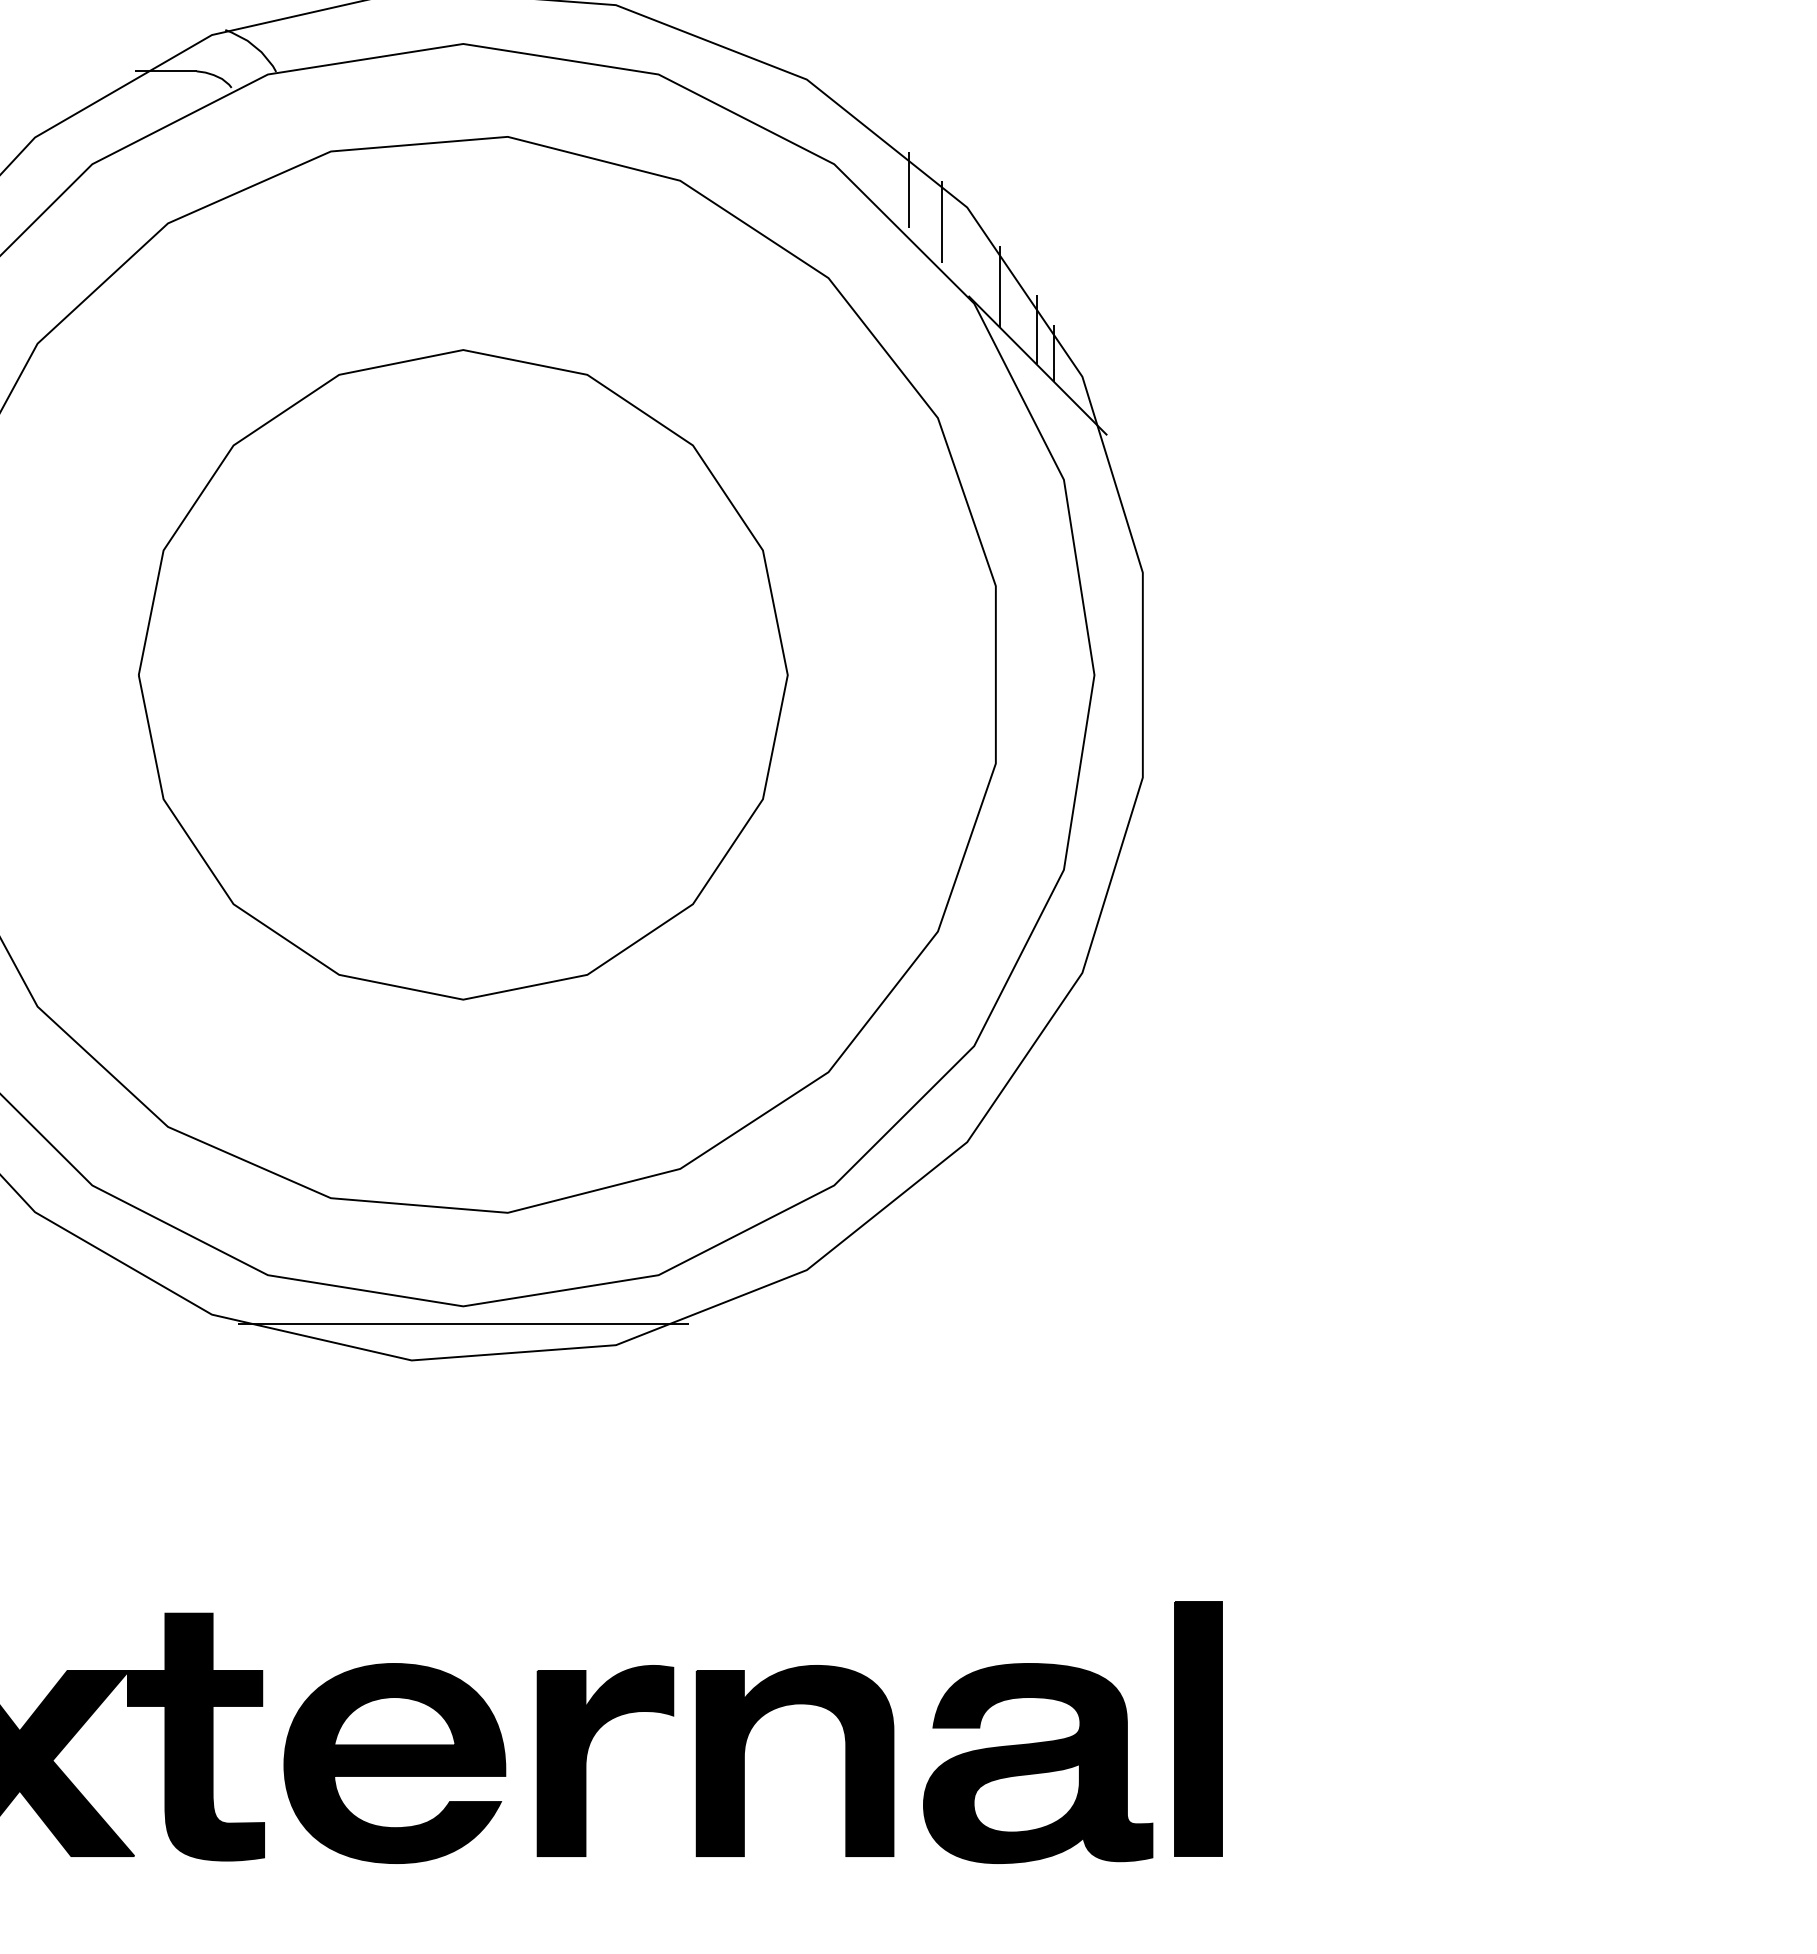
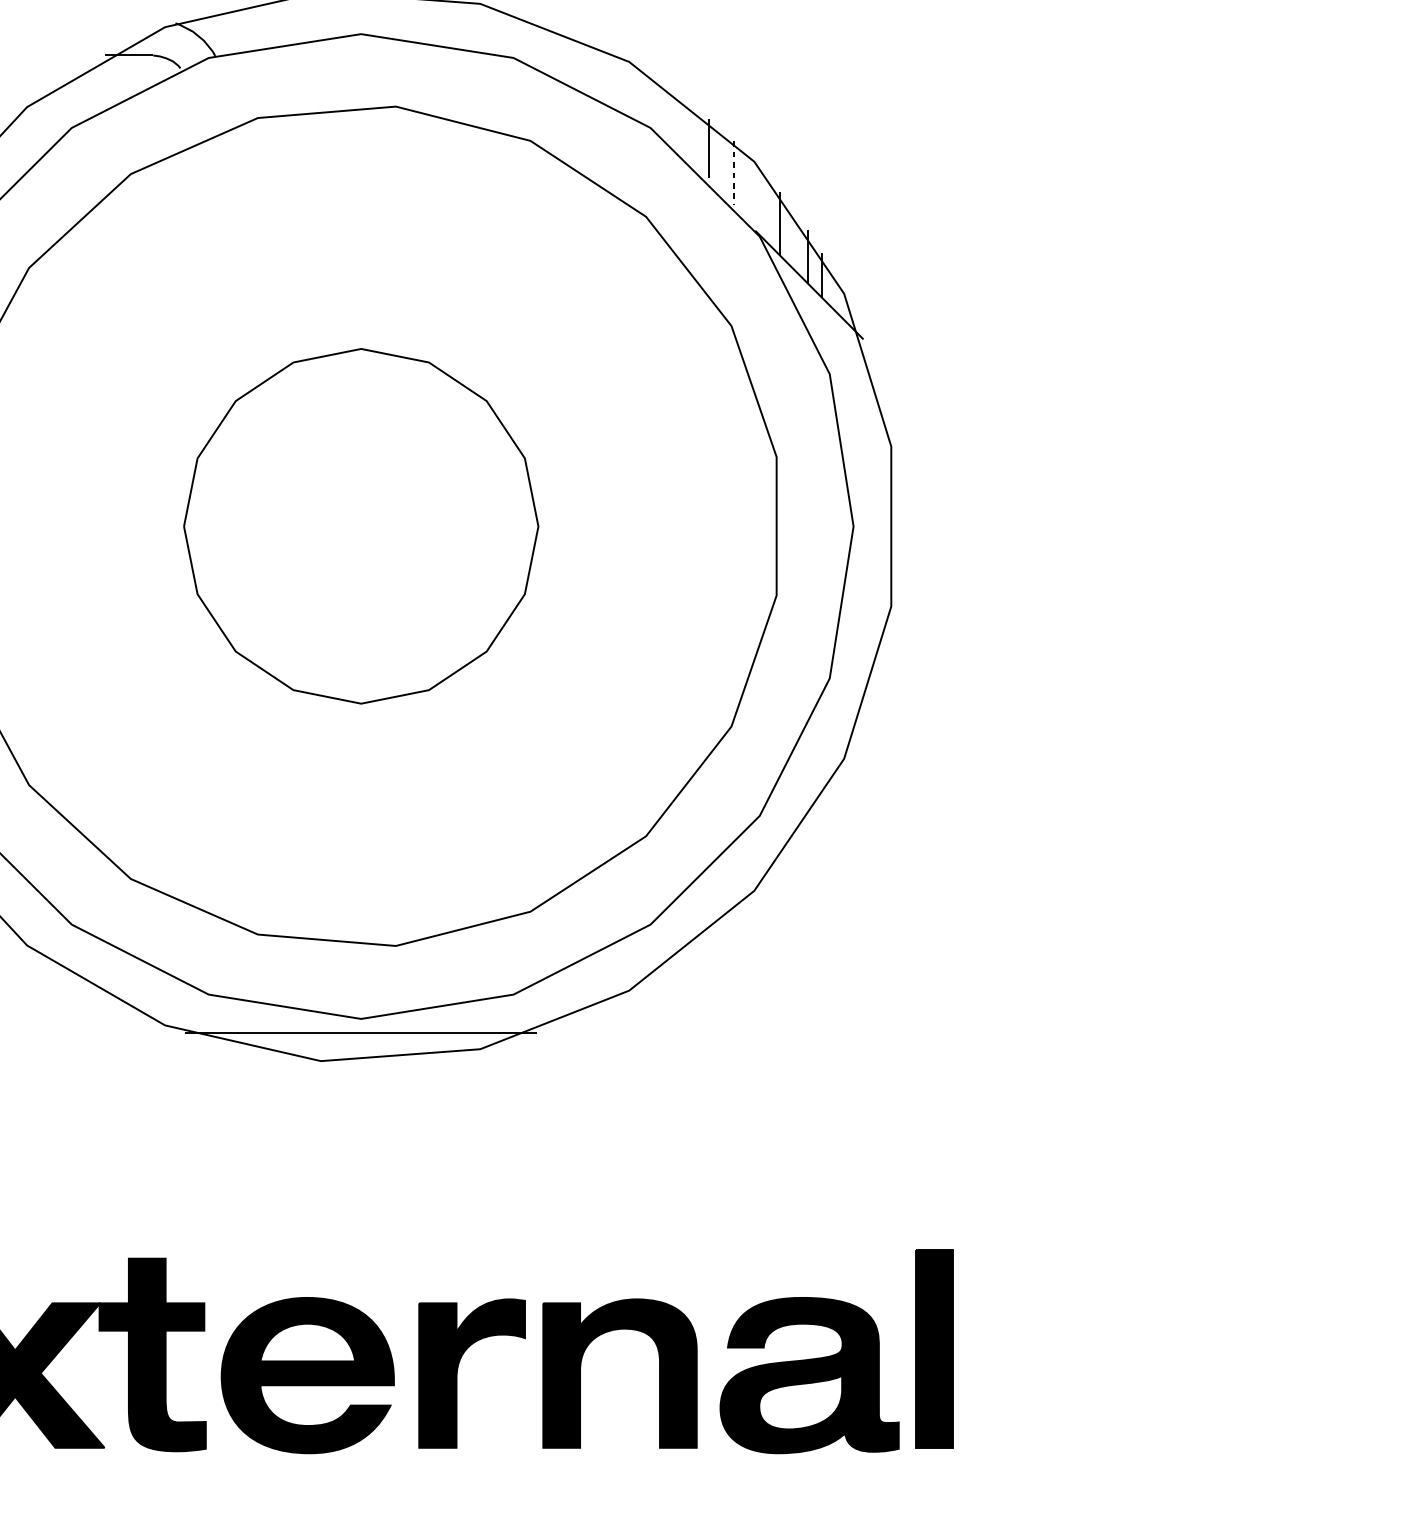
line: (941, 222) -> (734, 173), solid -> dashed
part: (463, 674) -> (361, 526), size x0.7

